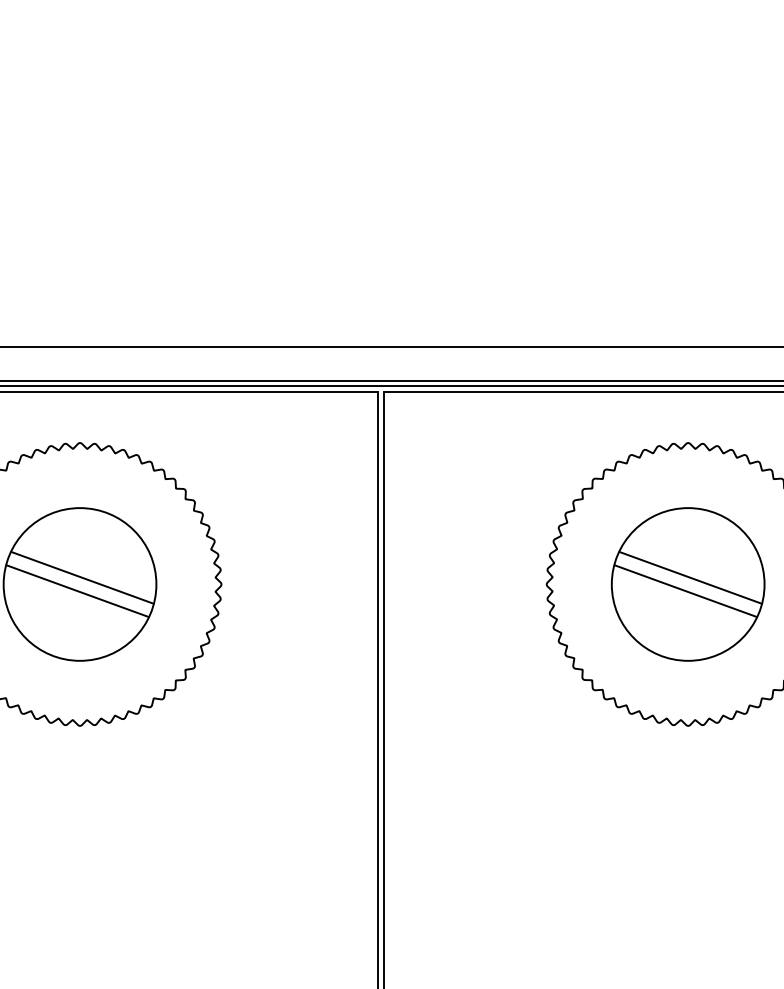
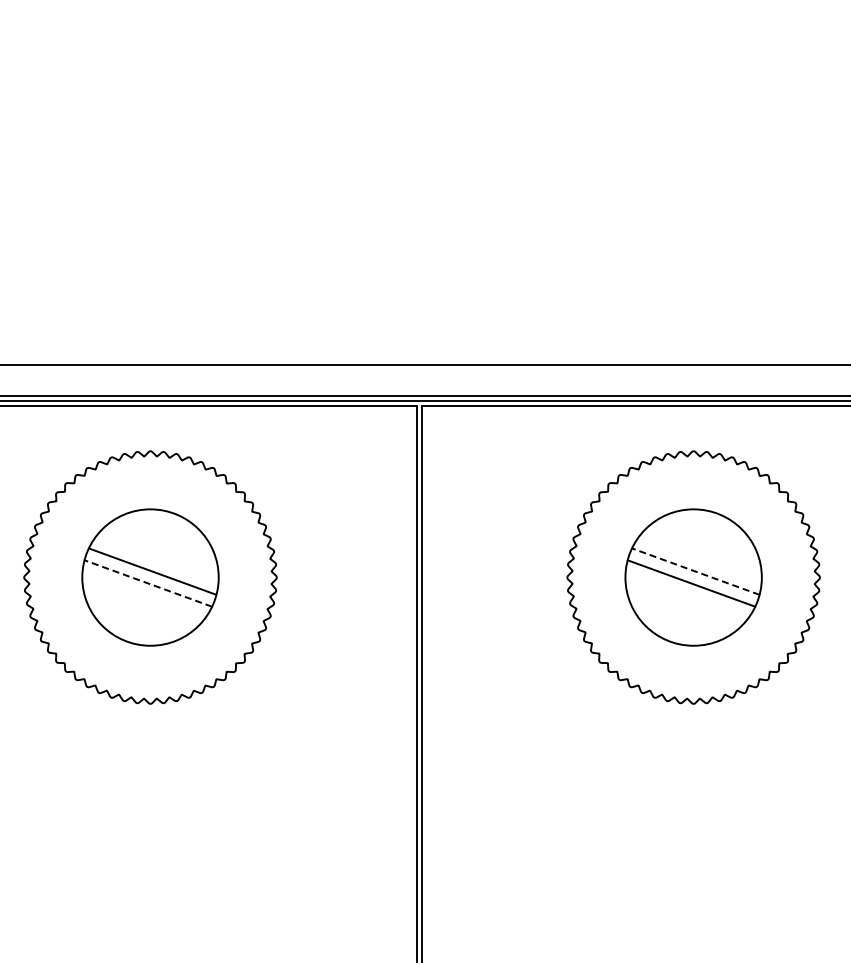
line: (690, 577) -> (695, 571), solid -> dashed
line: (77, 591) -> (148, 583), solid -> dashed

